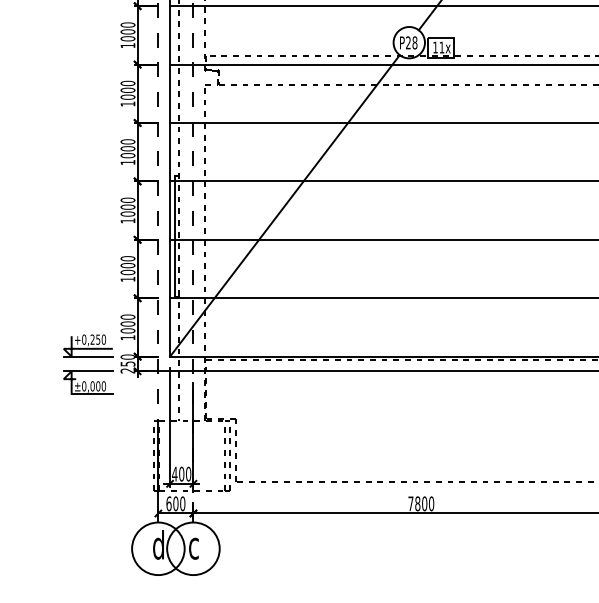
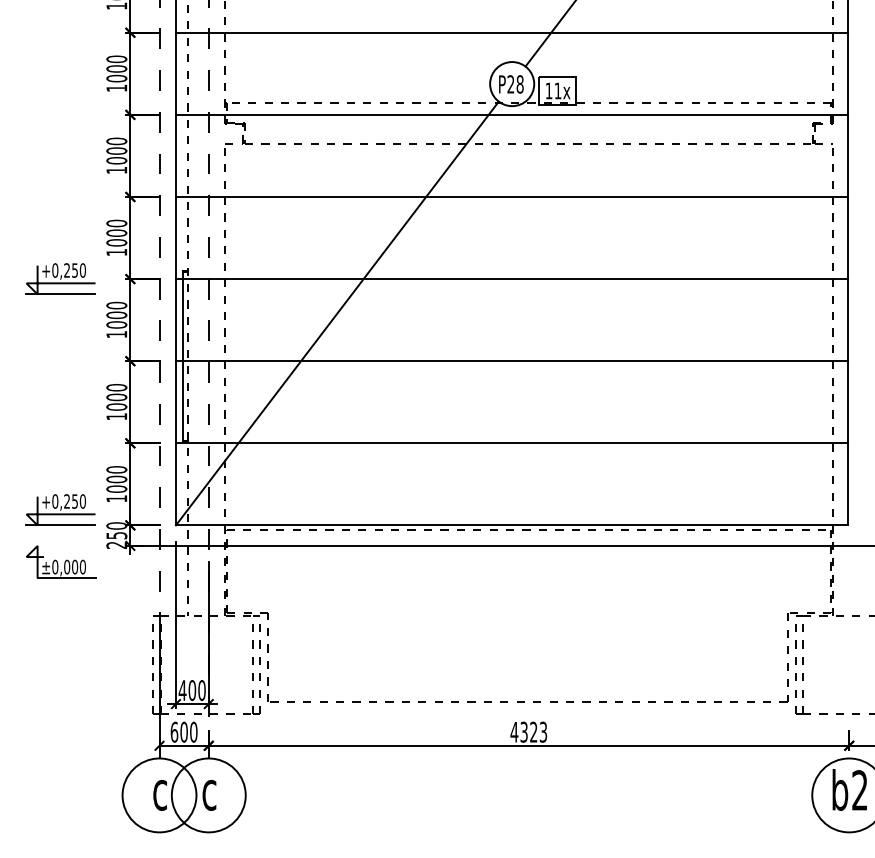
part: (87, 181) -> (60, 278), added
line: (87, 370) -> (60, 545), removed
text: (420, 503) -> (528, 731), 7800 -> 4323
text: (158, 544) -> (159, 789), d -> c

